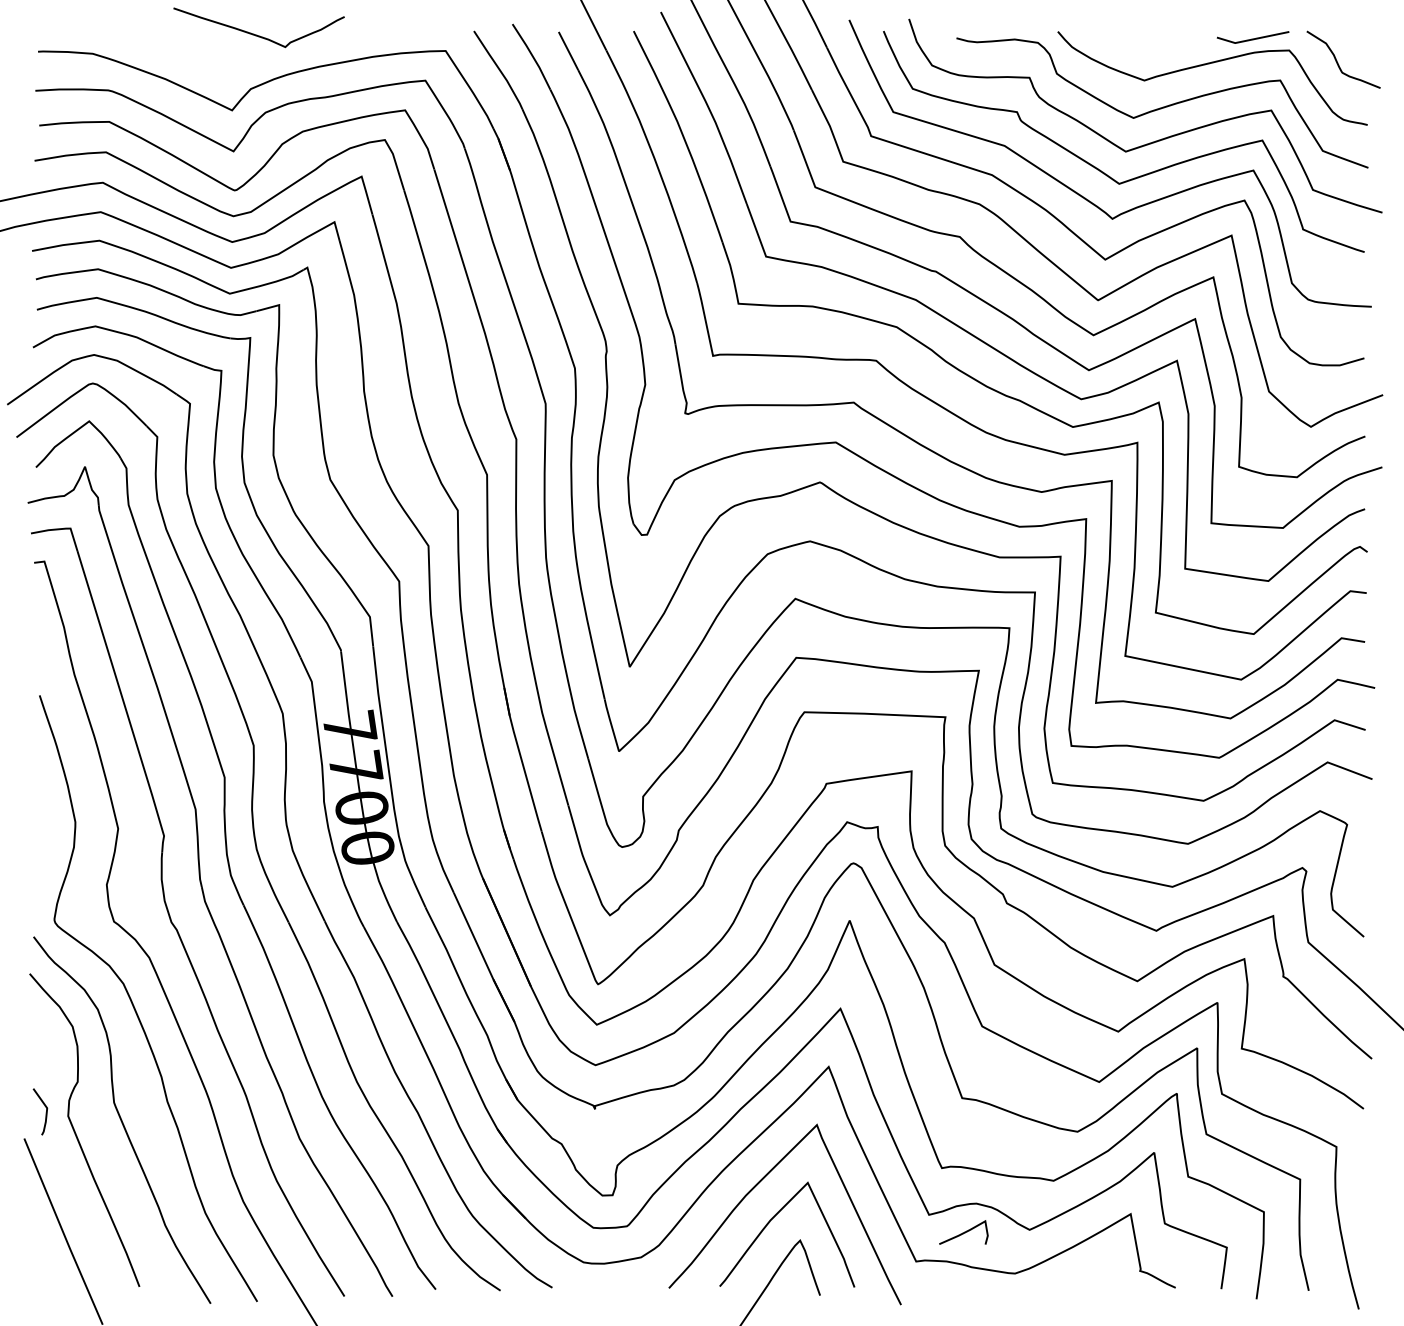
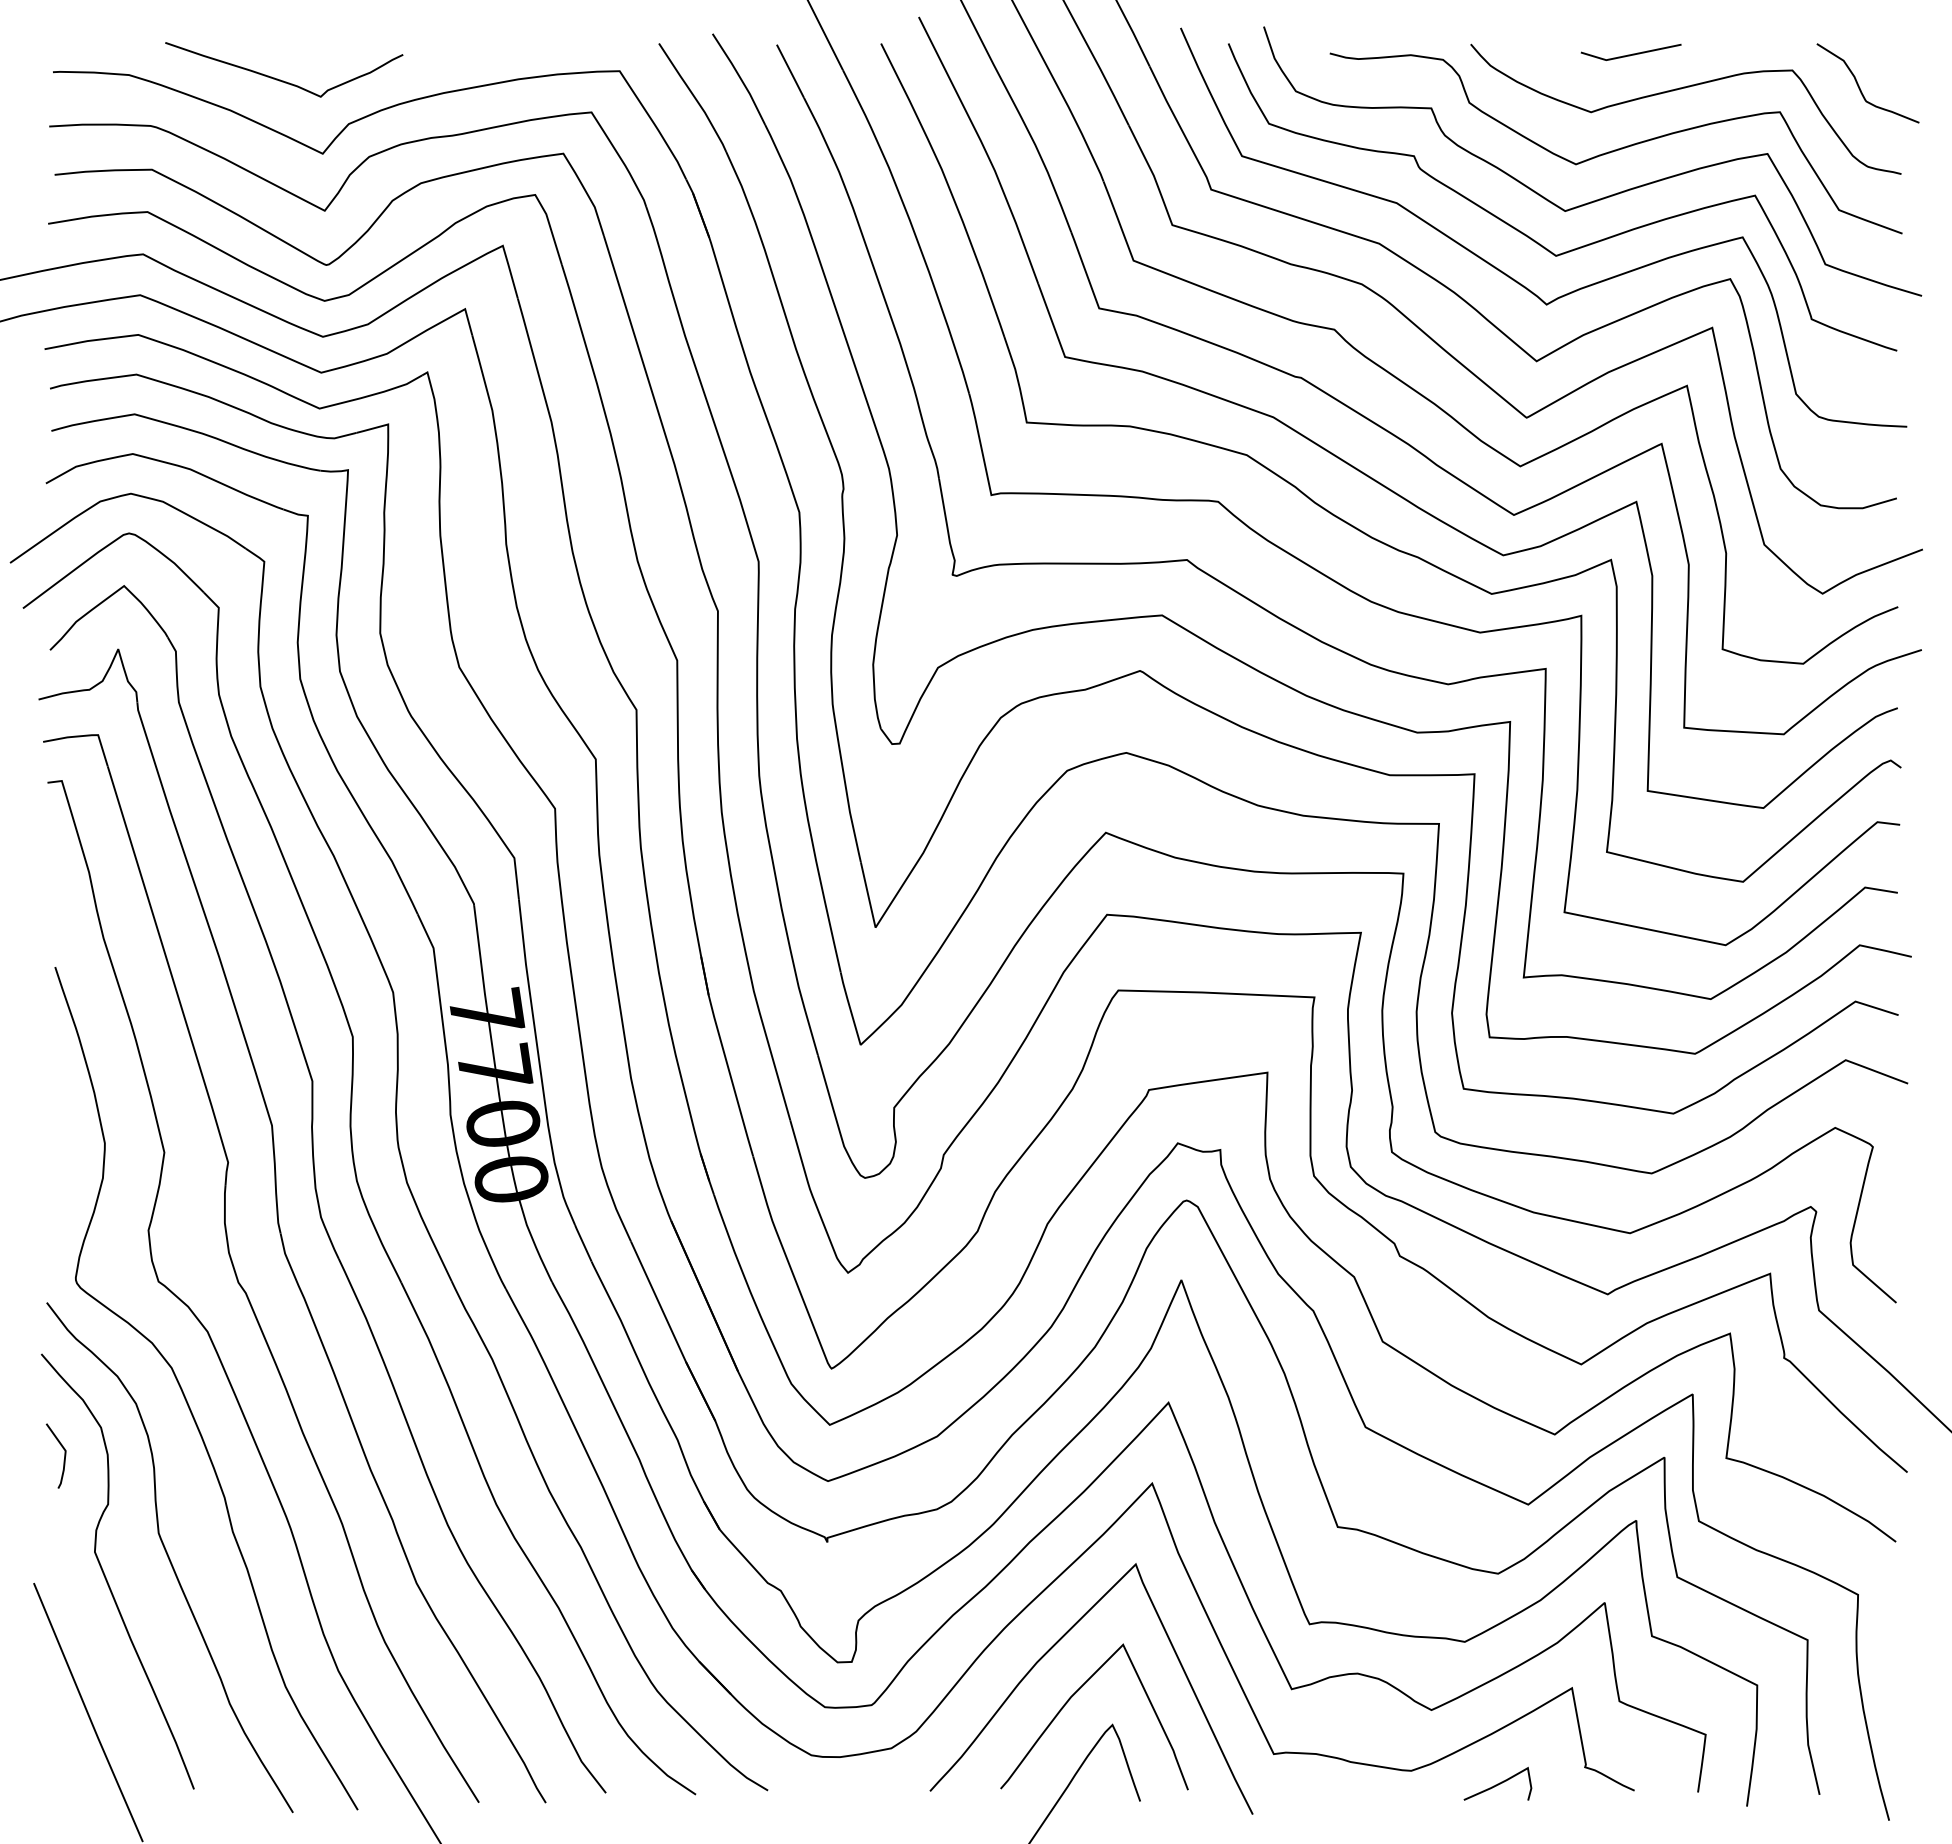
curve: (256, 34) -> (280, 79), moved
line: (1254, 38) -> (1632, 53), moved
curve: (46, 1111) -> (64, 1455), moved
curve: (963, 1232) -> (1497, 1783), moved

